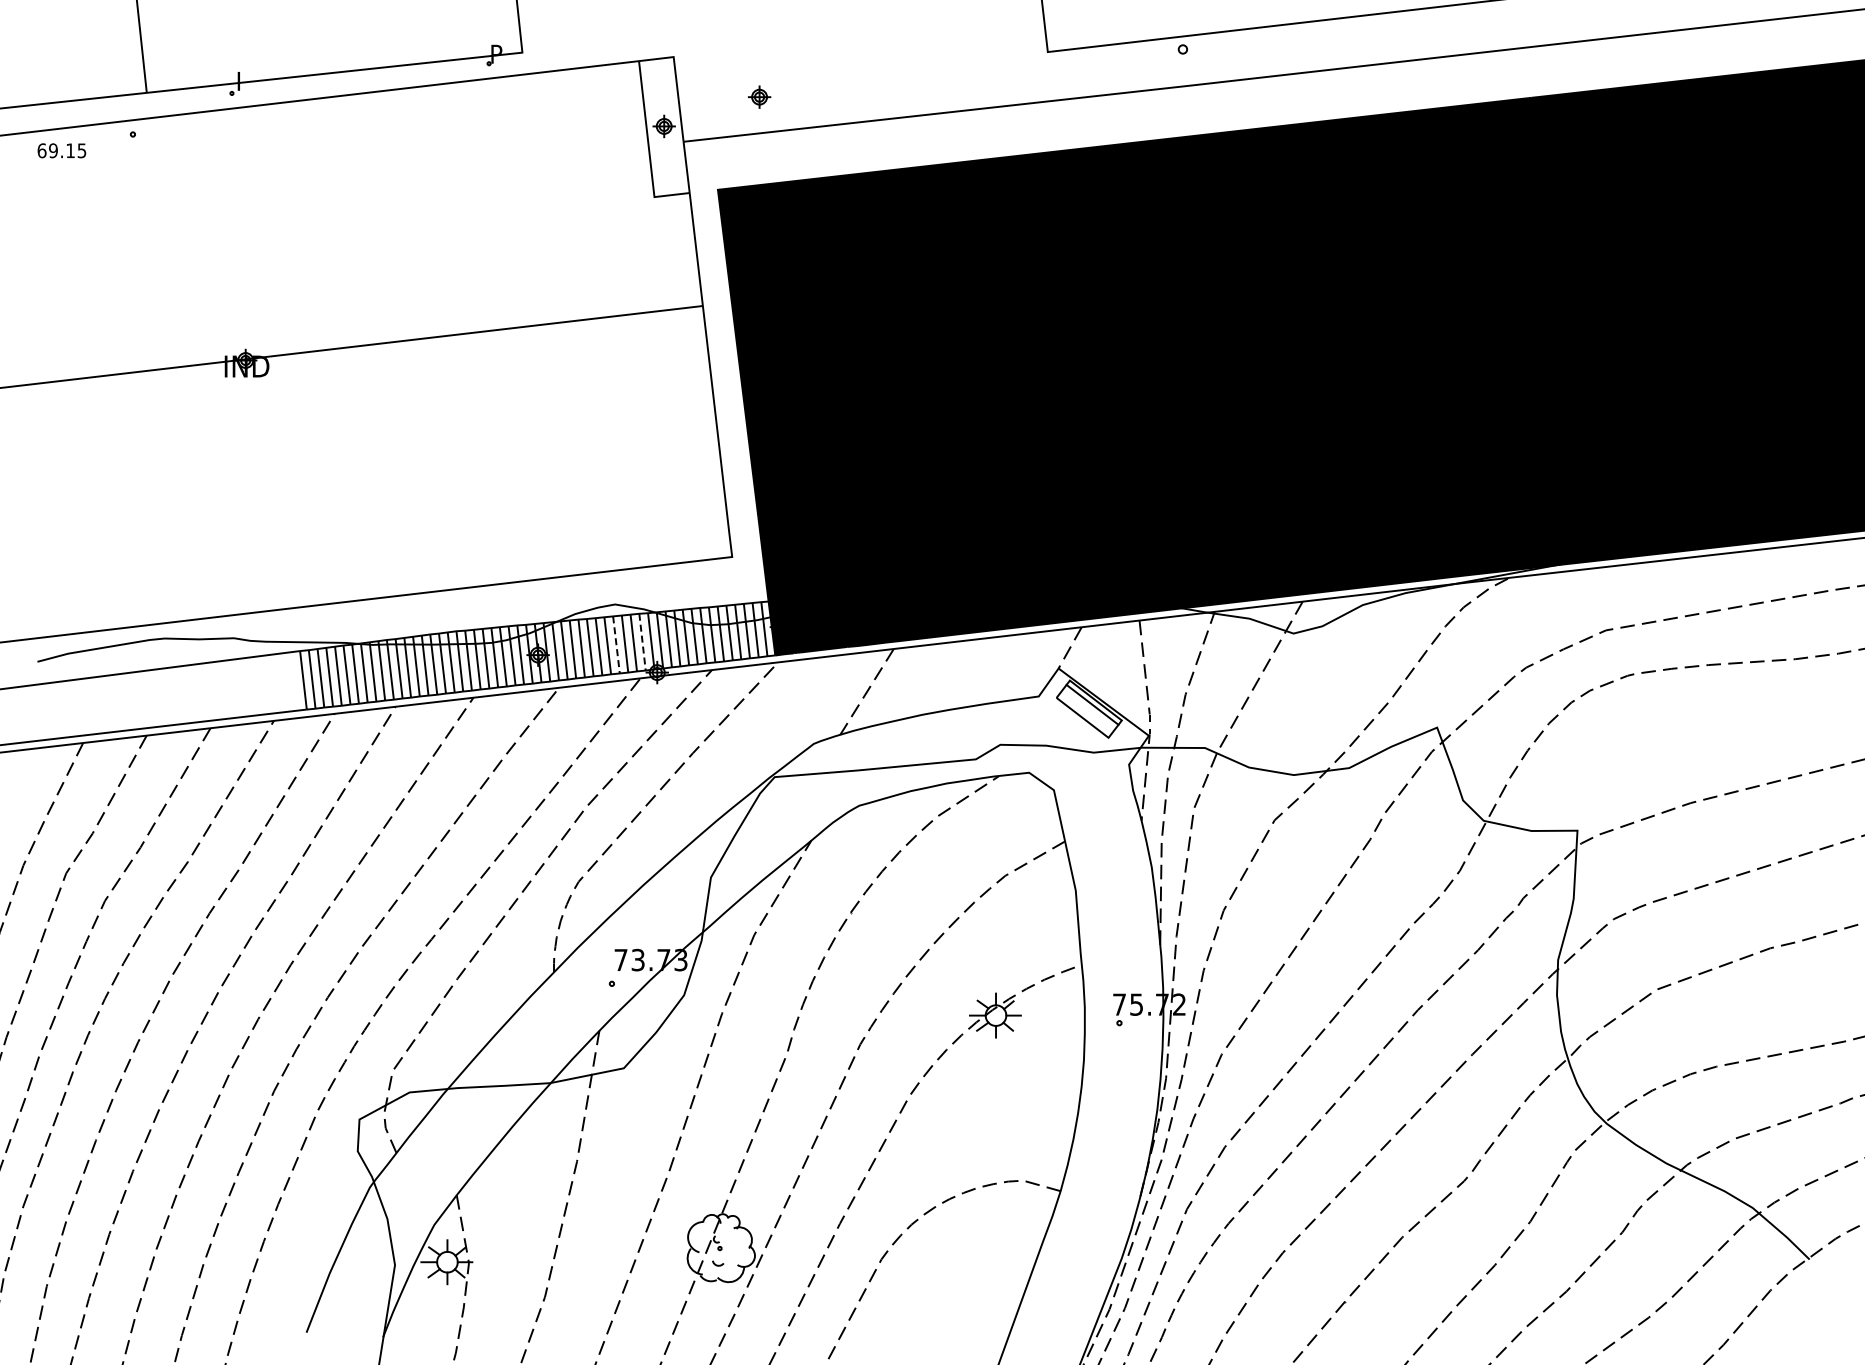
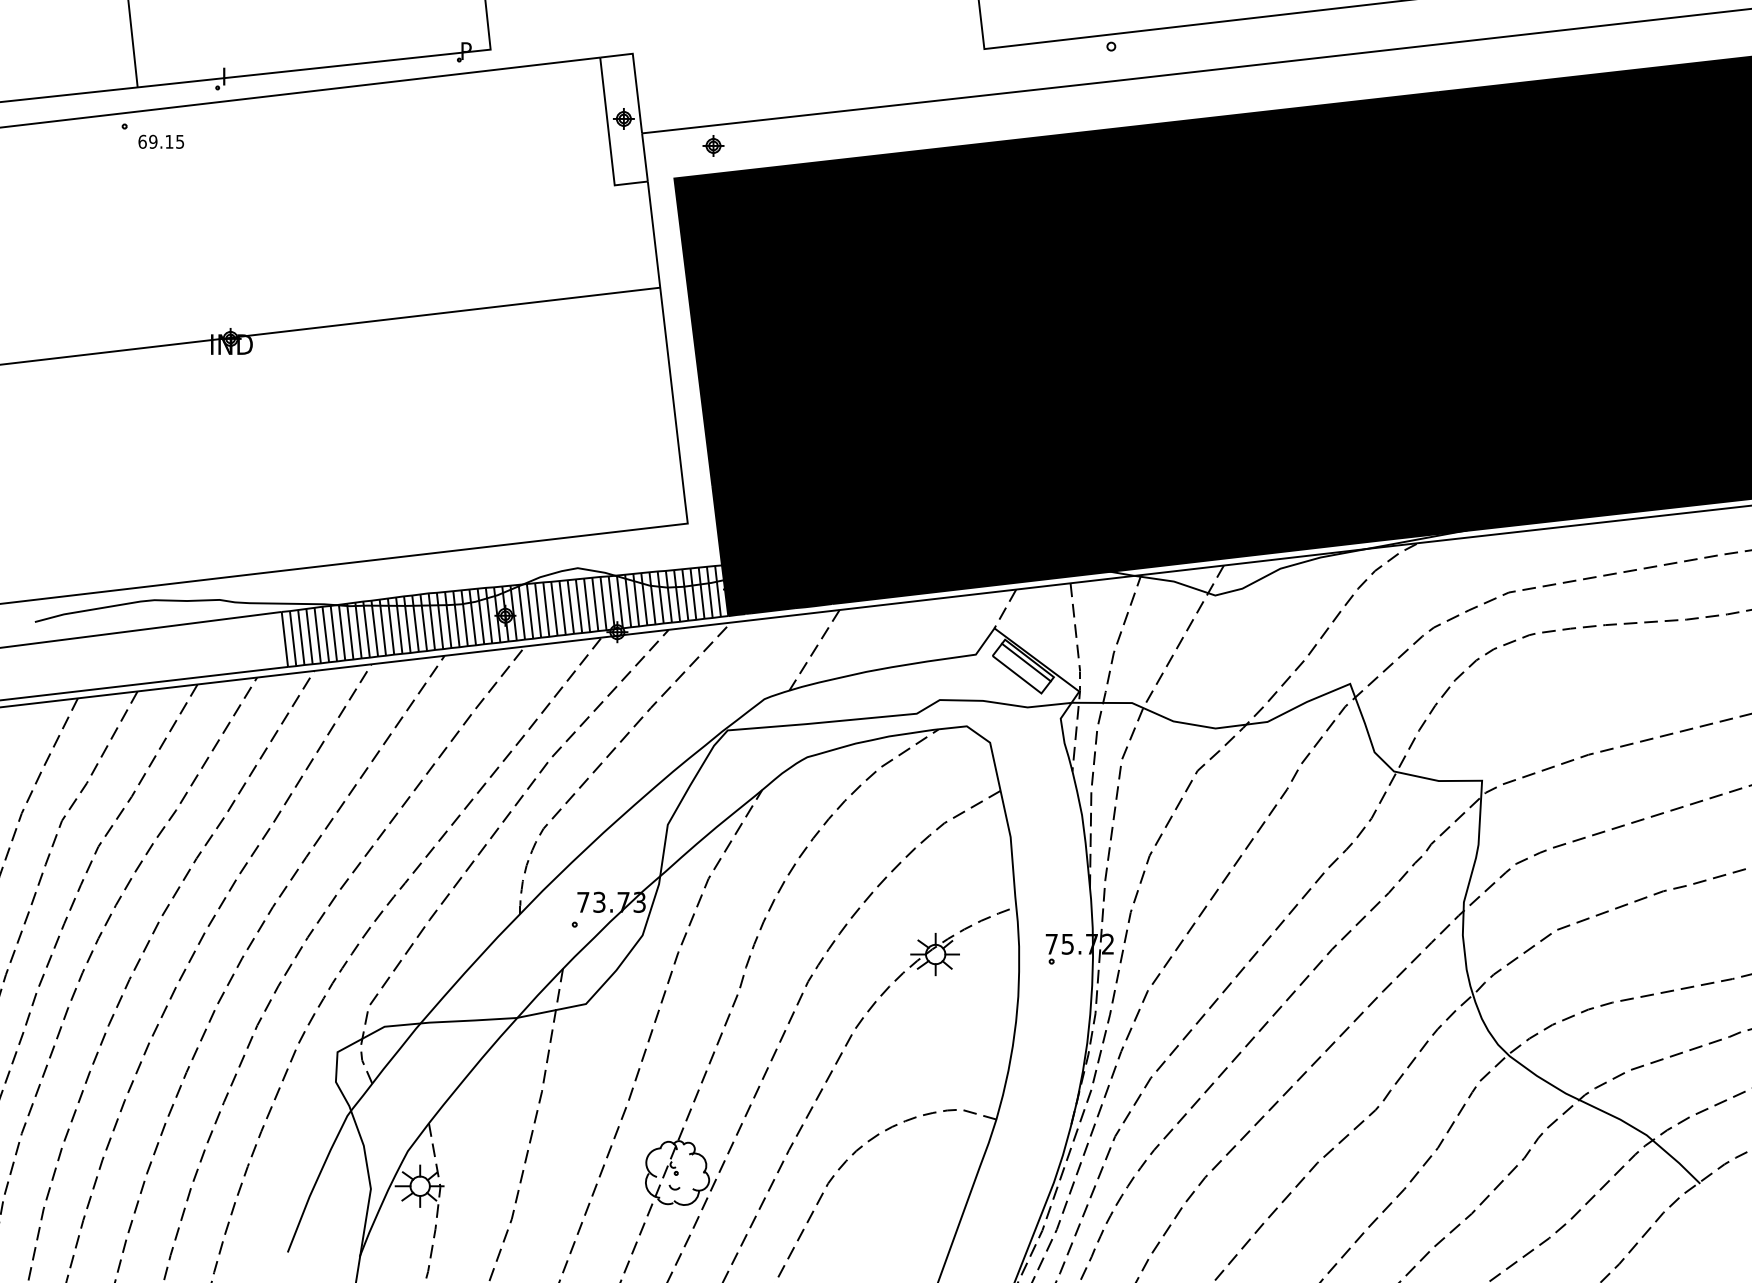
part: (759, 96) -> (713, 145), moved
text: (61, 150) -> (160, 141), moved
line: (642, 642) -> (603, 603), dashed -> solid
line: (616, 644) -> (579, 605), dashed -> solid

